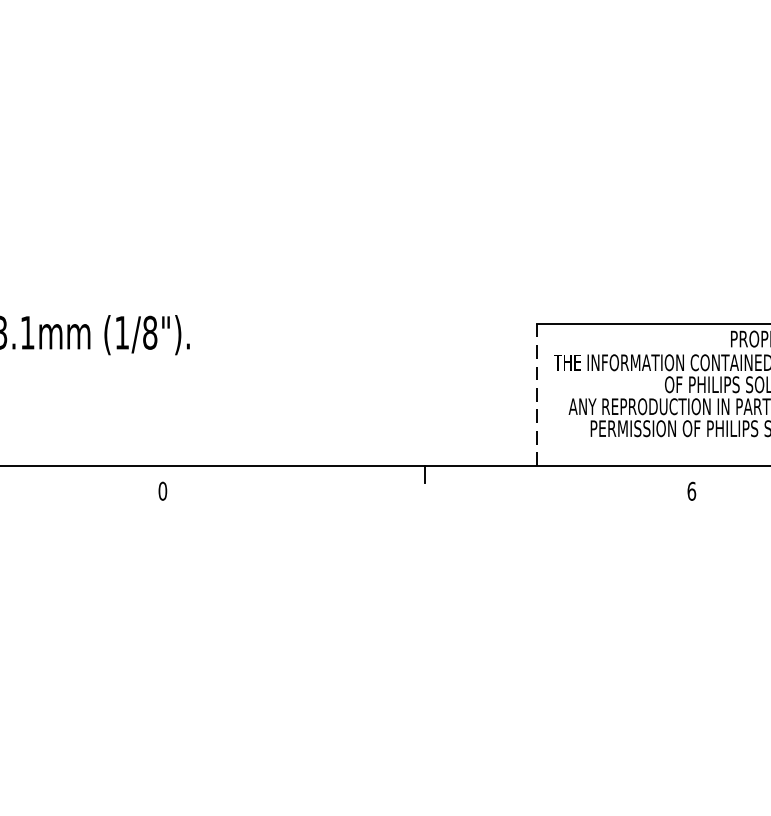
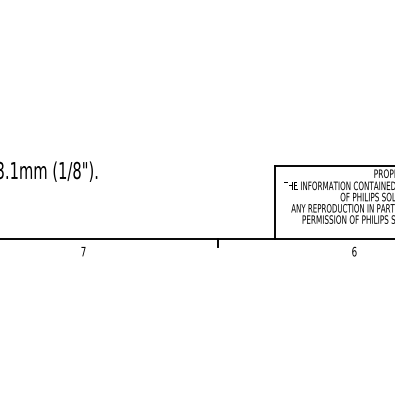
line: (535, 395) -> (274, 202), dashed -> solid
text: (162, 490) -> (83, 251), 0 -> 7

